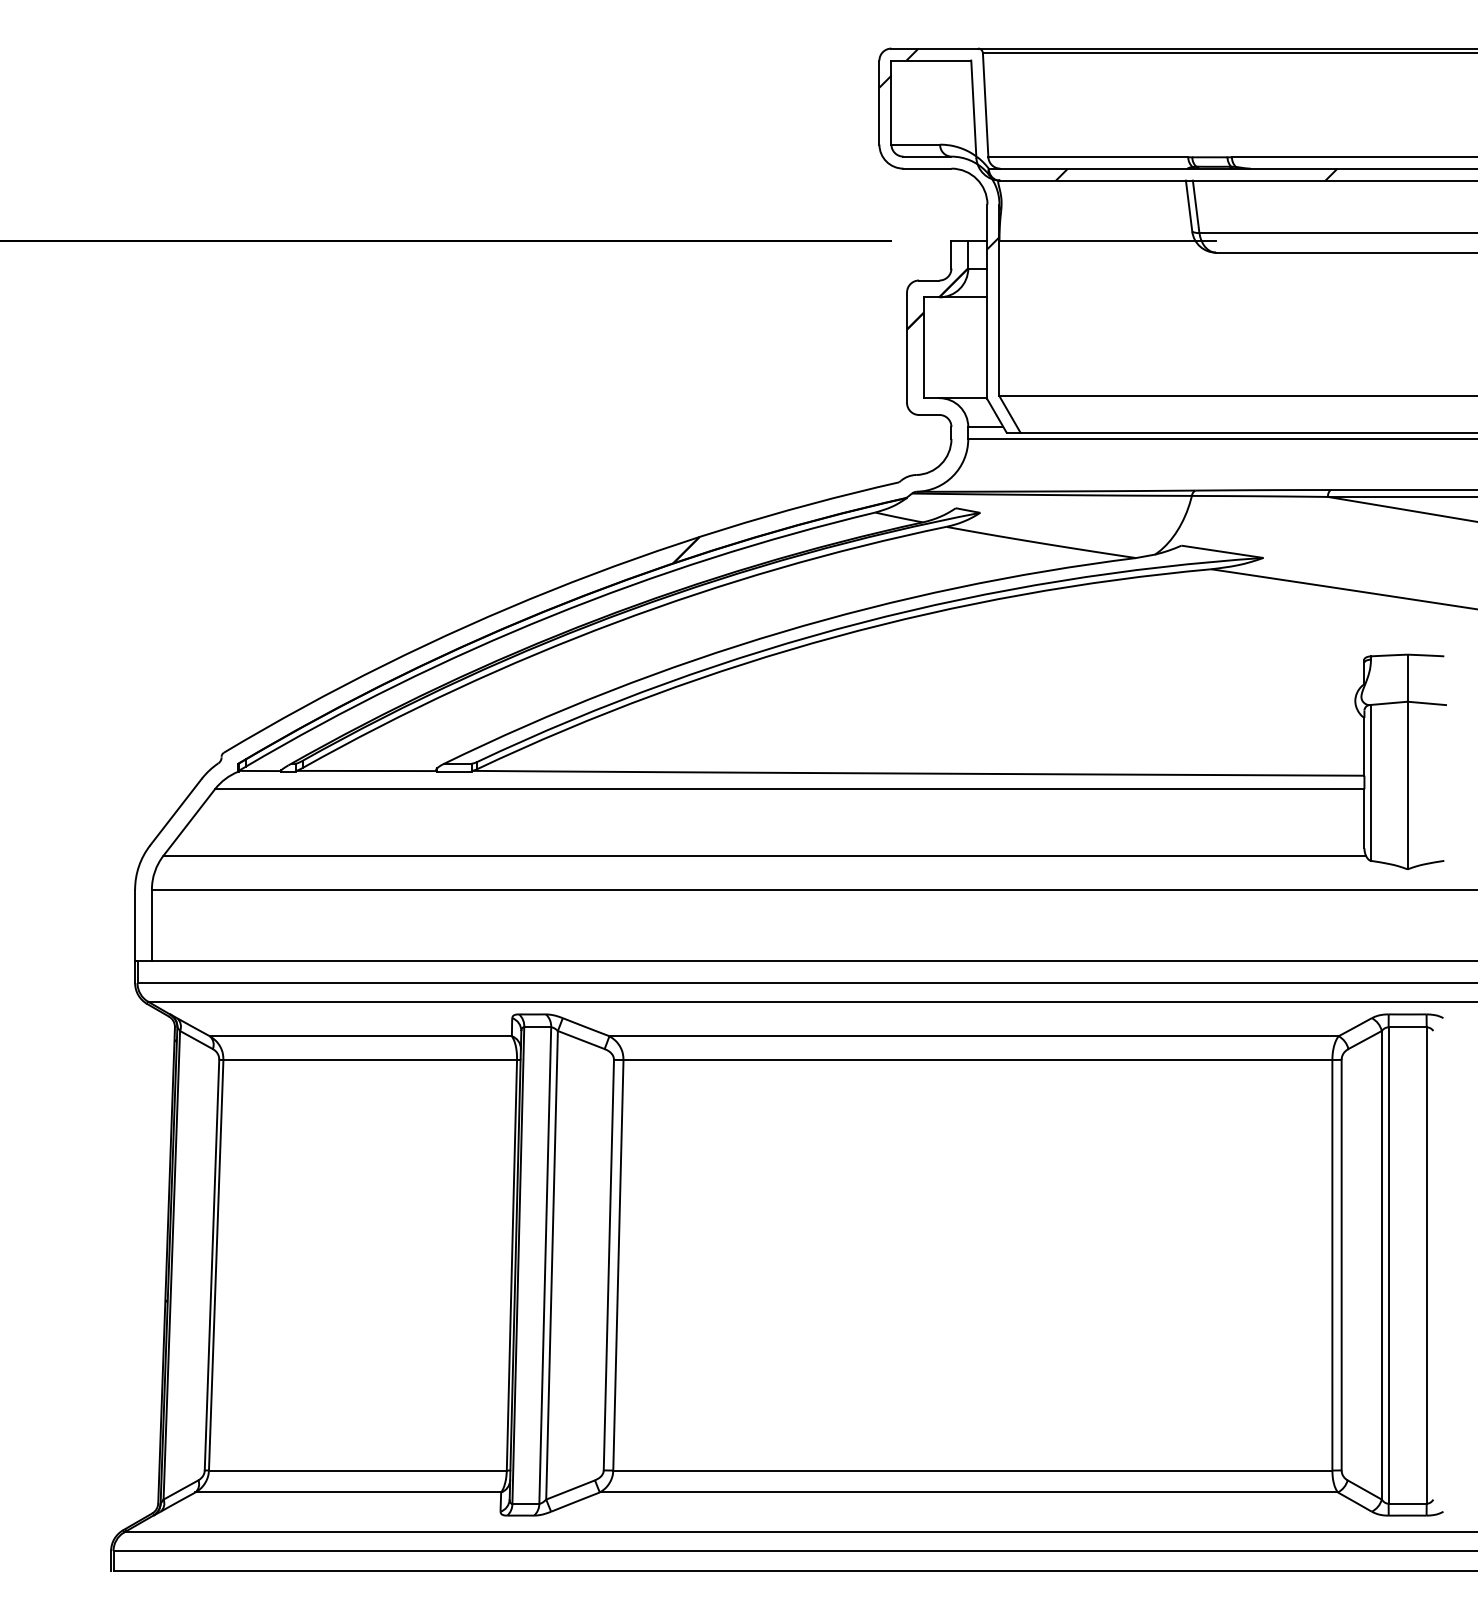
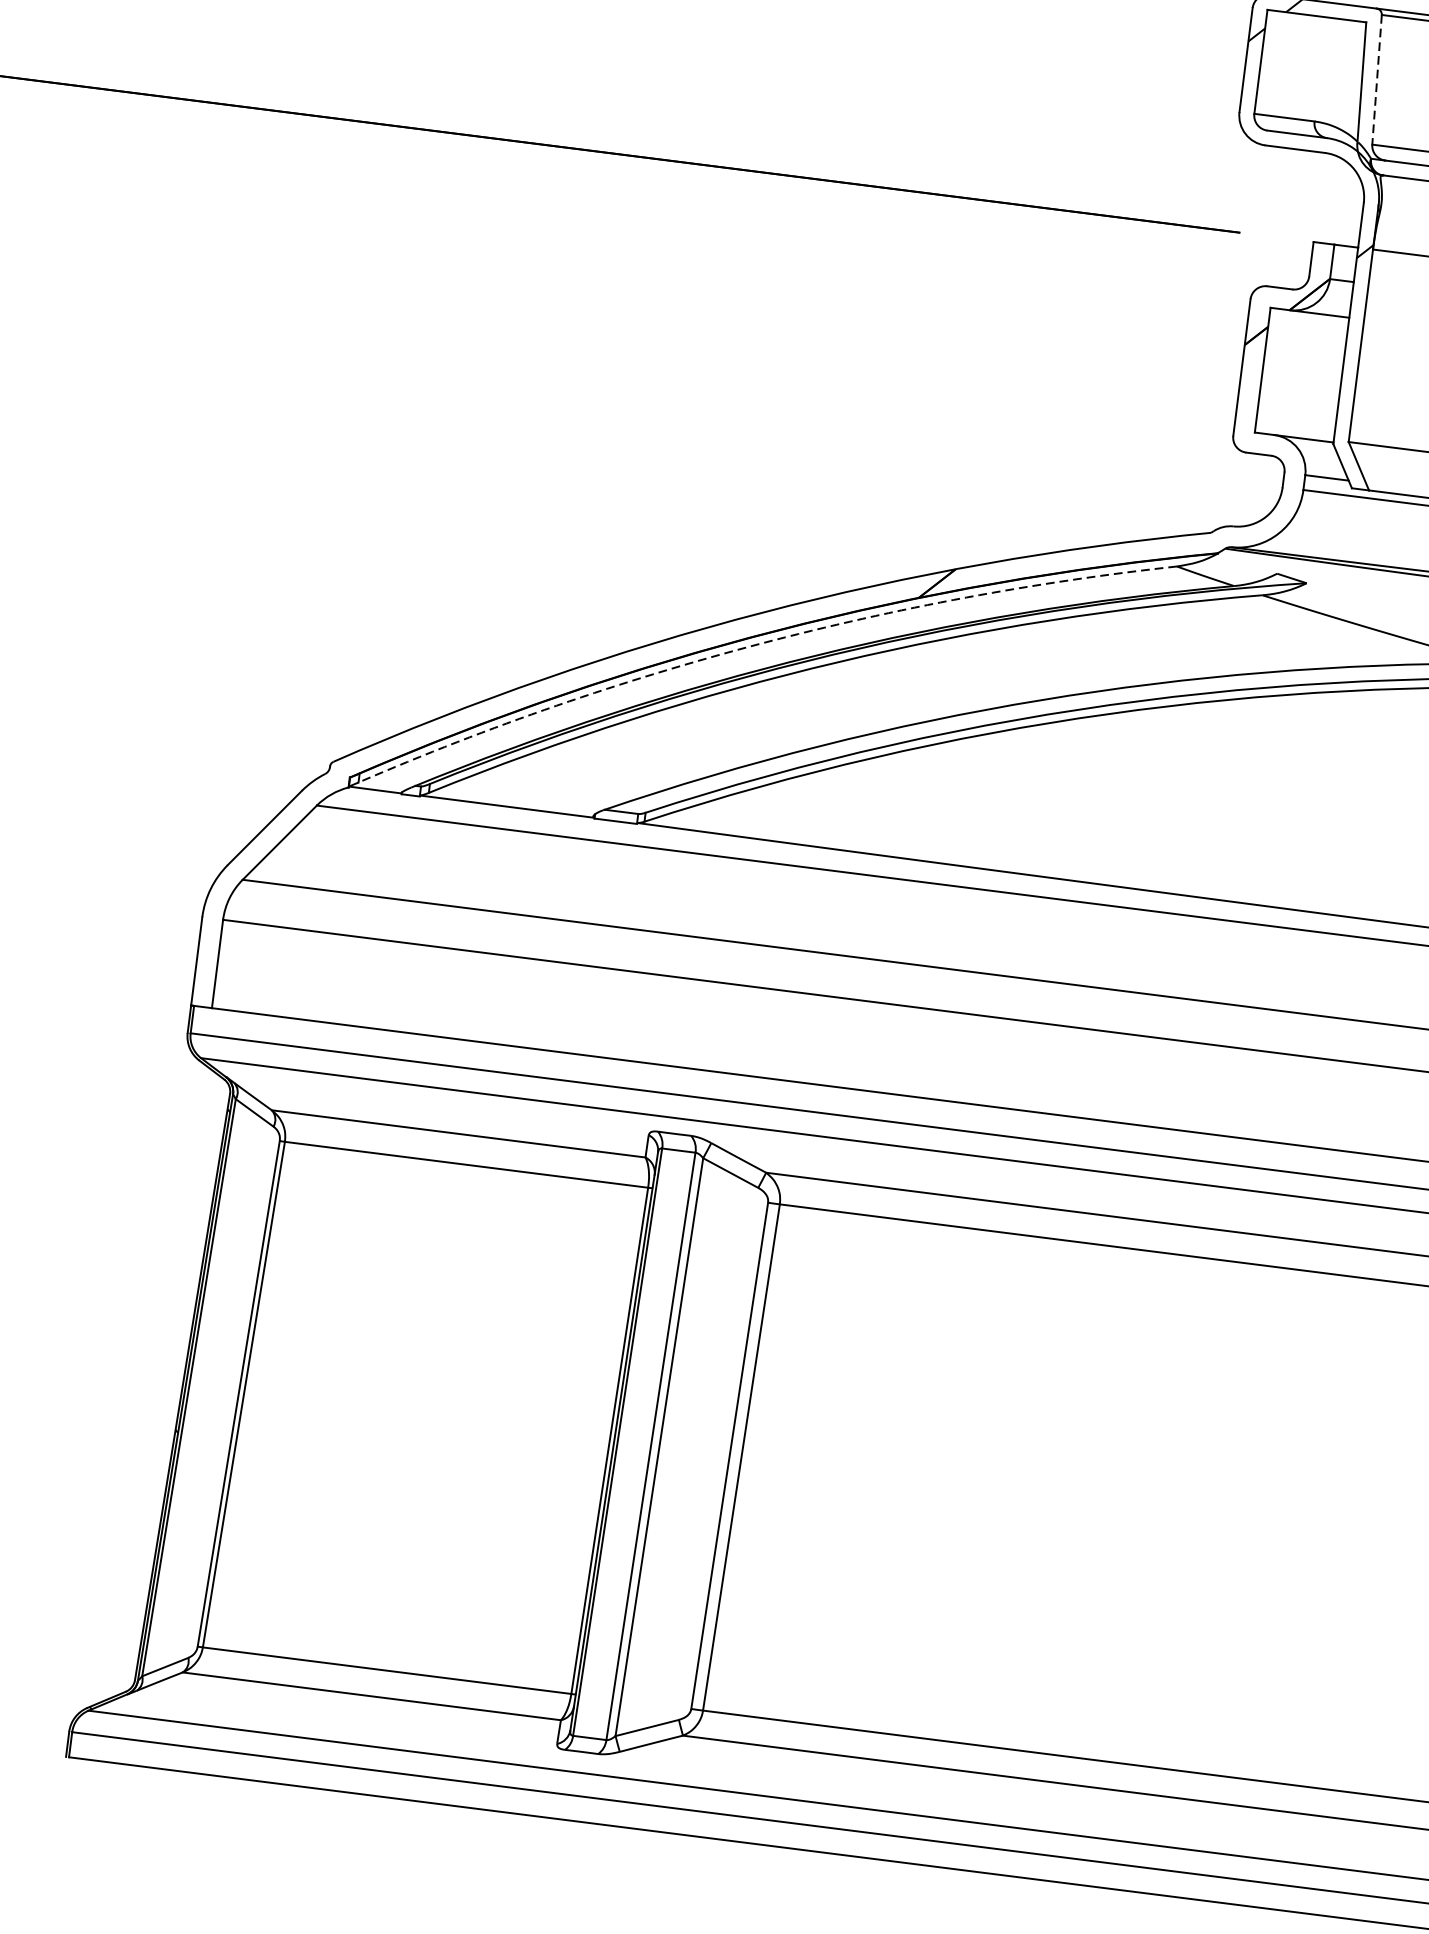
line: (985, 105) -> (1376, 80), solid -> dashed
arc: (551, 616) -> (760, 644), solid -> dashed

